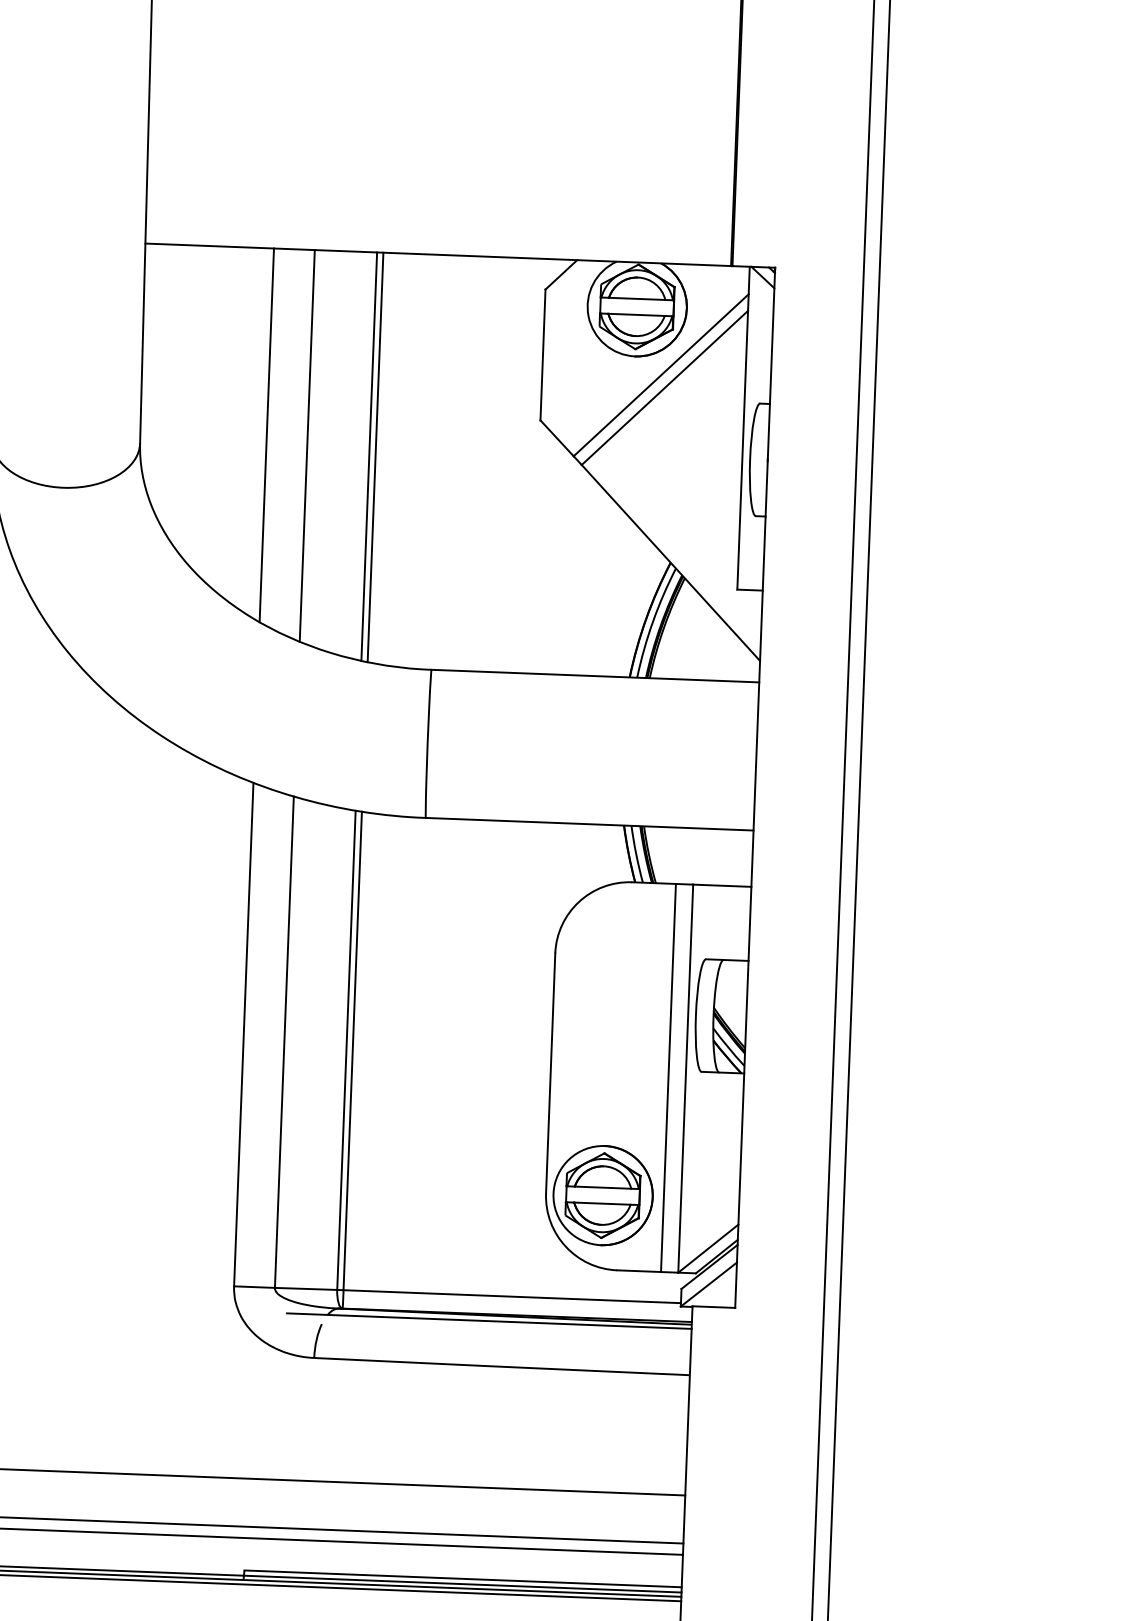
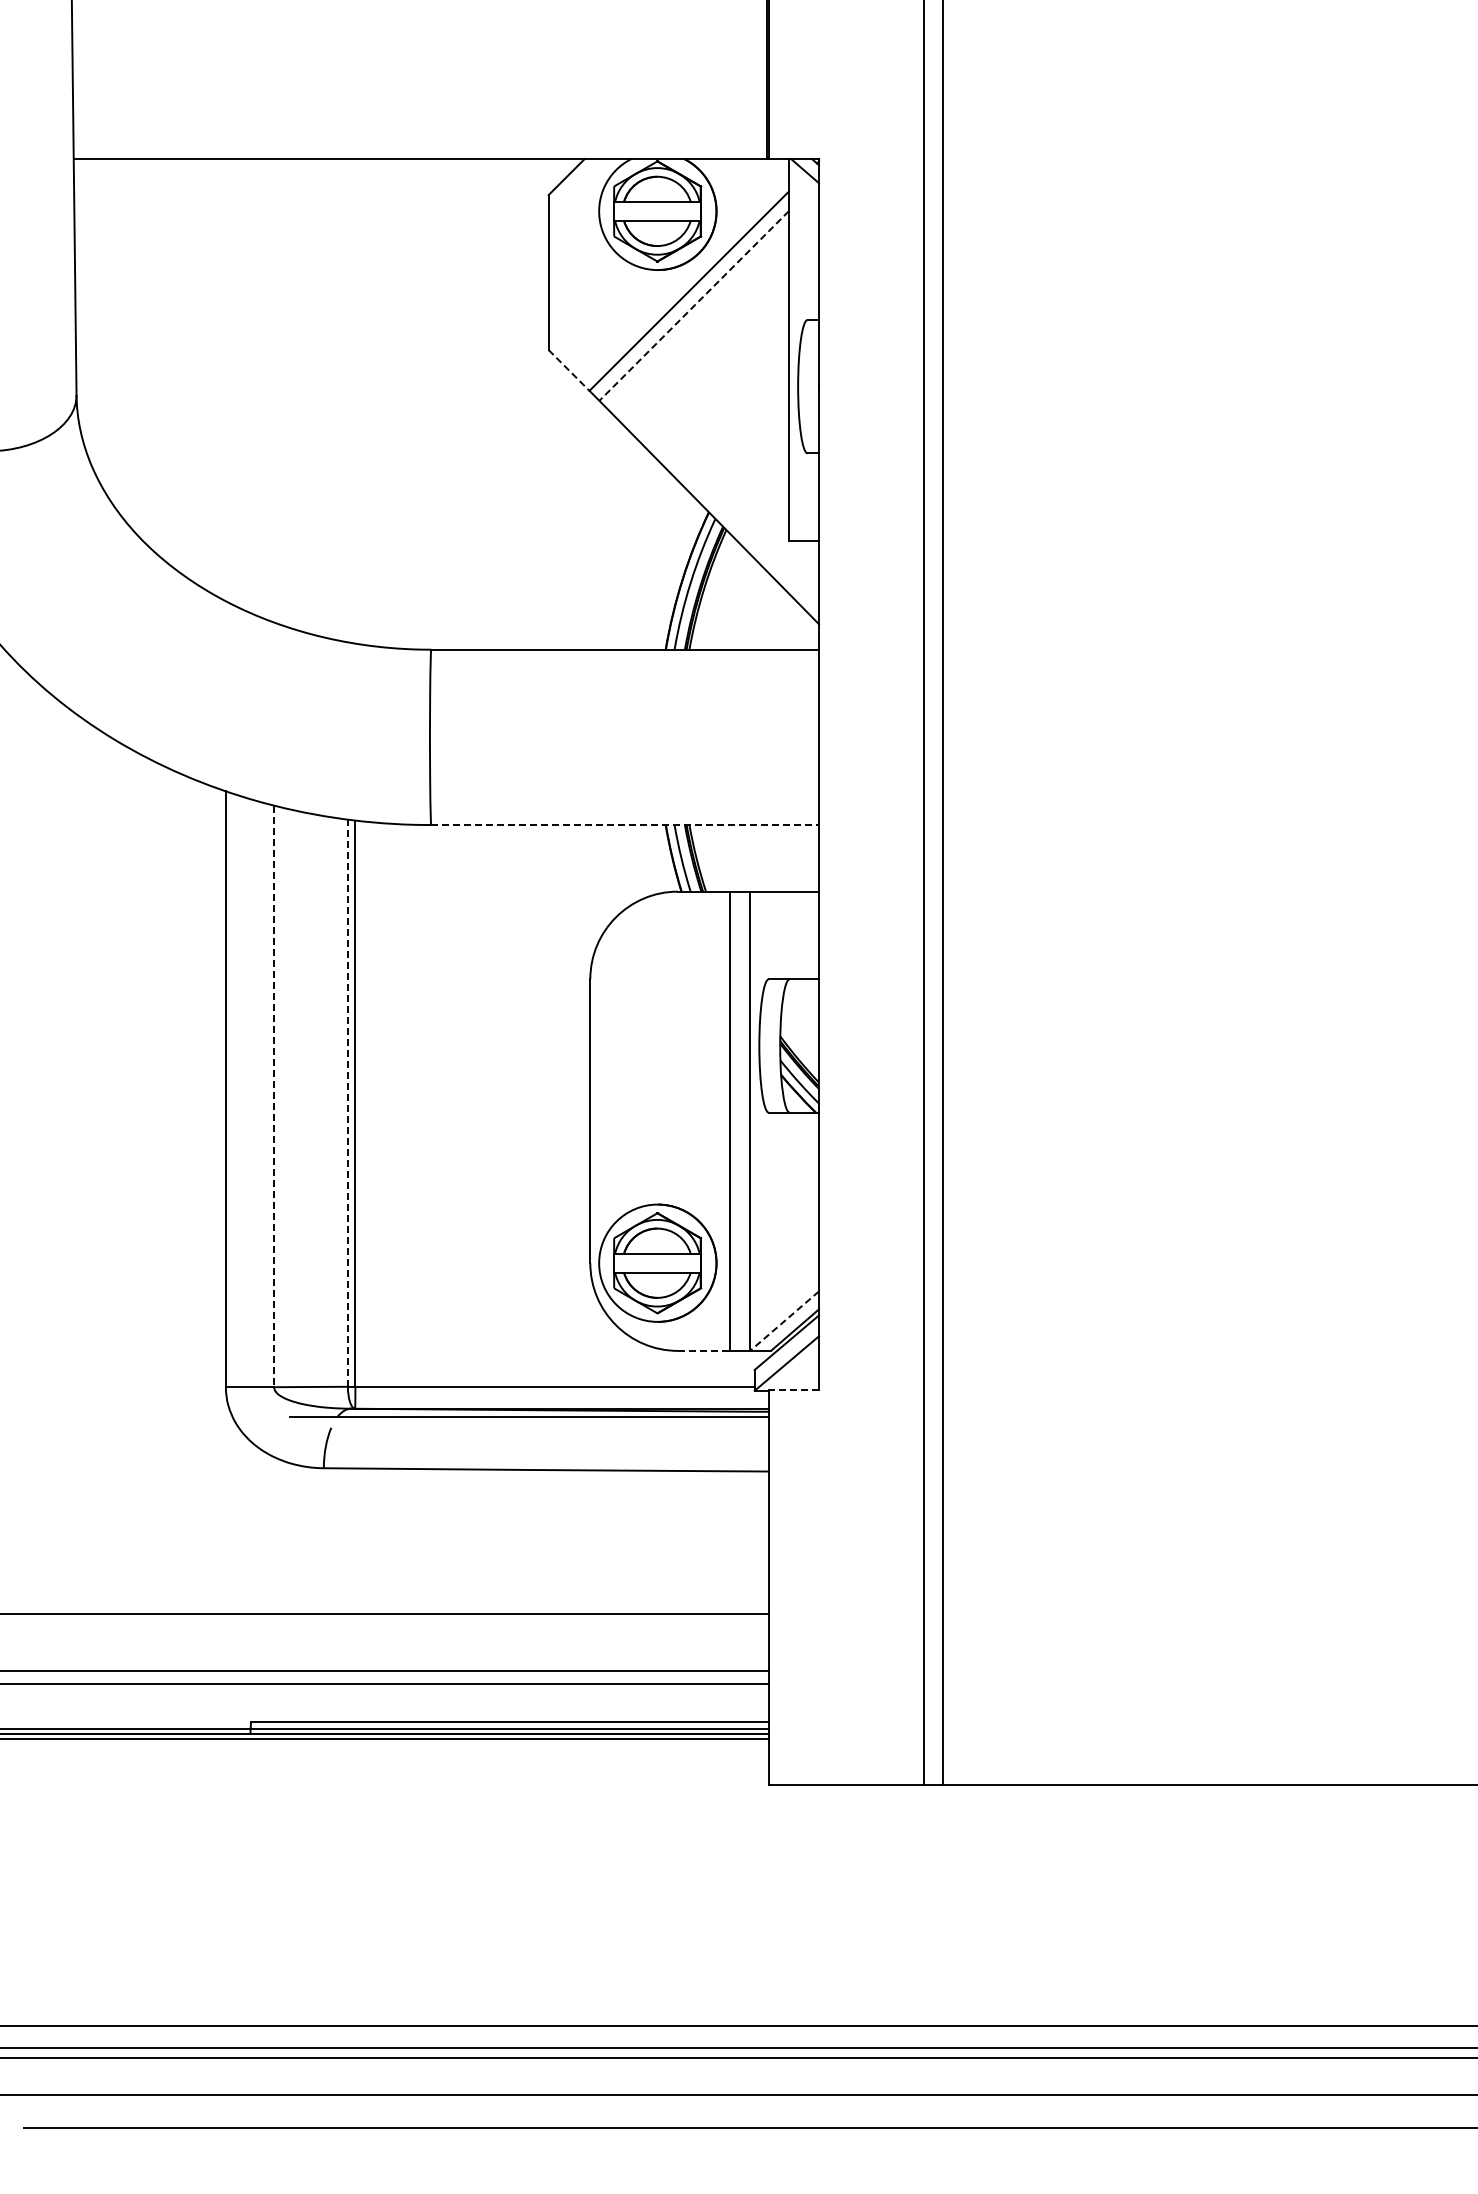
line: (664, 388) -> (693, 306), solid -> dashed
line: (266, 434) -> (225, 379), removed
line: (557, 438) -> (569, 370), solid -> dashed
line: (307, 445) -> (274, 390), removed
line: (368, 456) -> (347, 400), removed
line: (375, 456) -> (355, 400), removed
line: (590, 823) -> (625, 824), solid -> dashed
line: (284, 1042) -> (274, 1096), solid -> dashed
line: (346, 1050) -> (347, 1103), solid -> dashed
line: (708, 1248) -> (784, 1321), solid -> dashed
line: (638, 1270) -> (703, 1350), solid -> dashed
line: (713, 1306) -> (793, 1389), solid -> dashed

